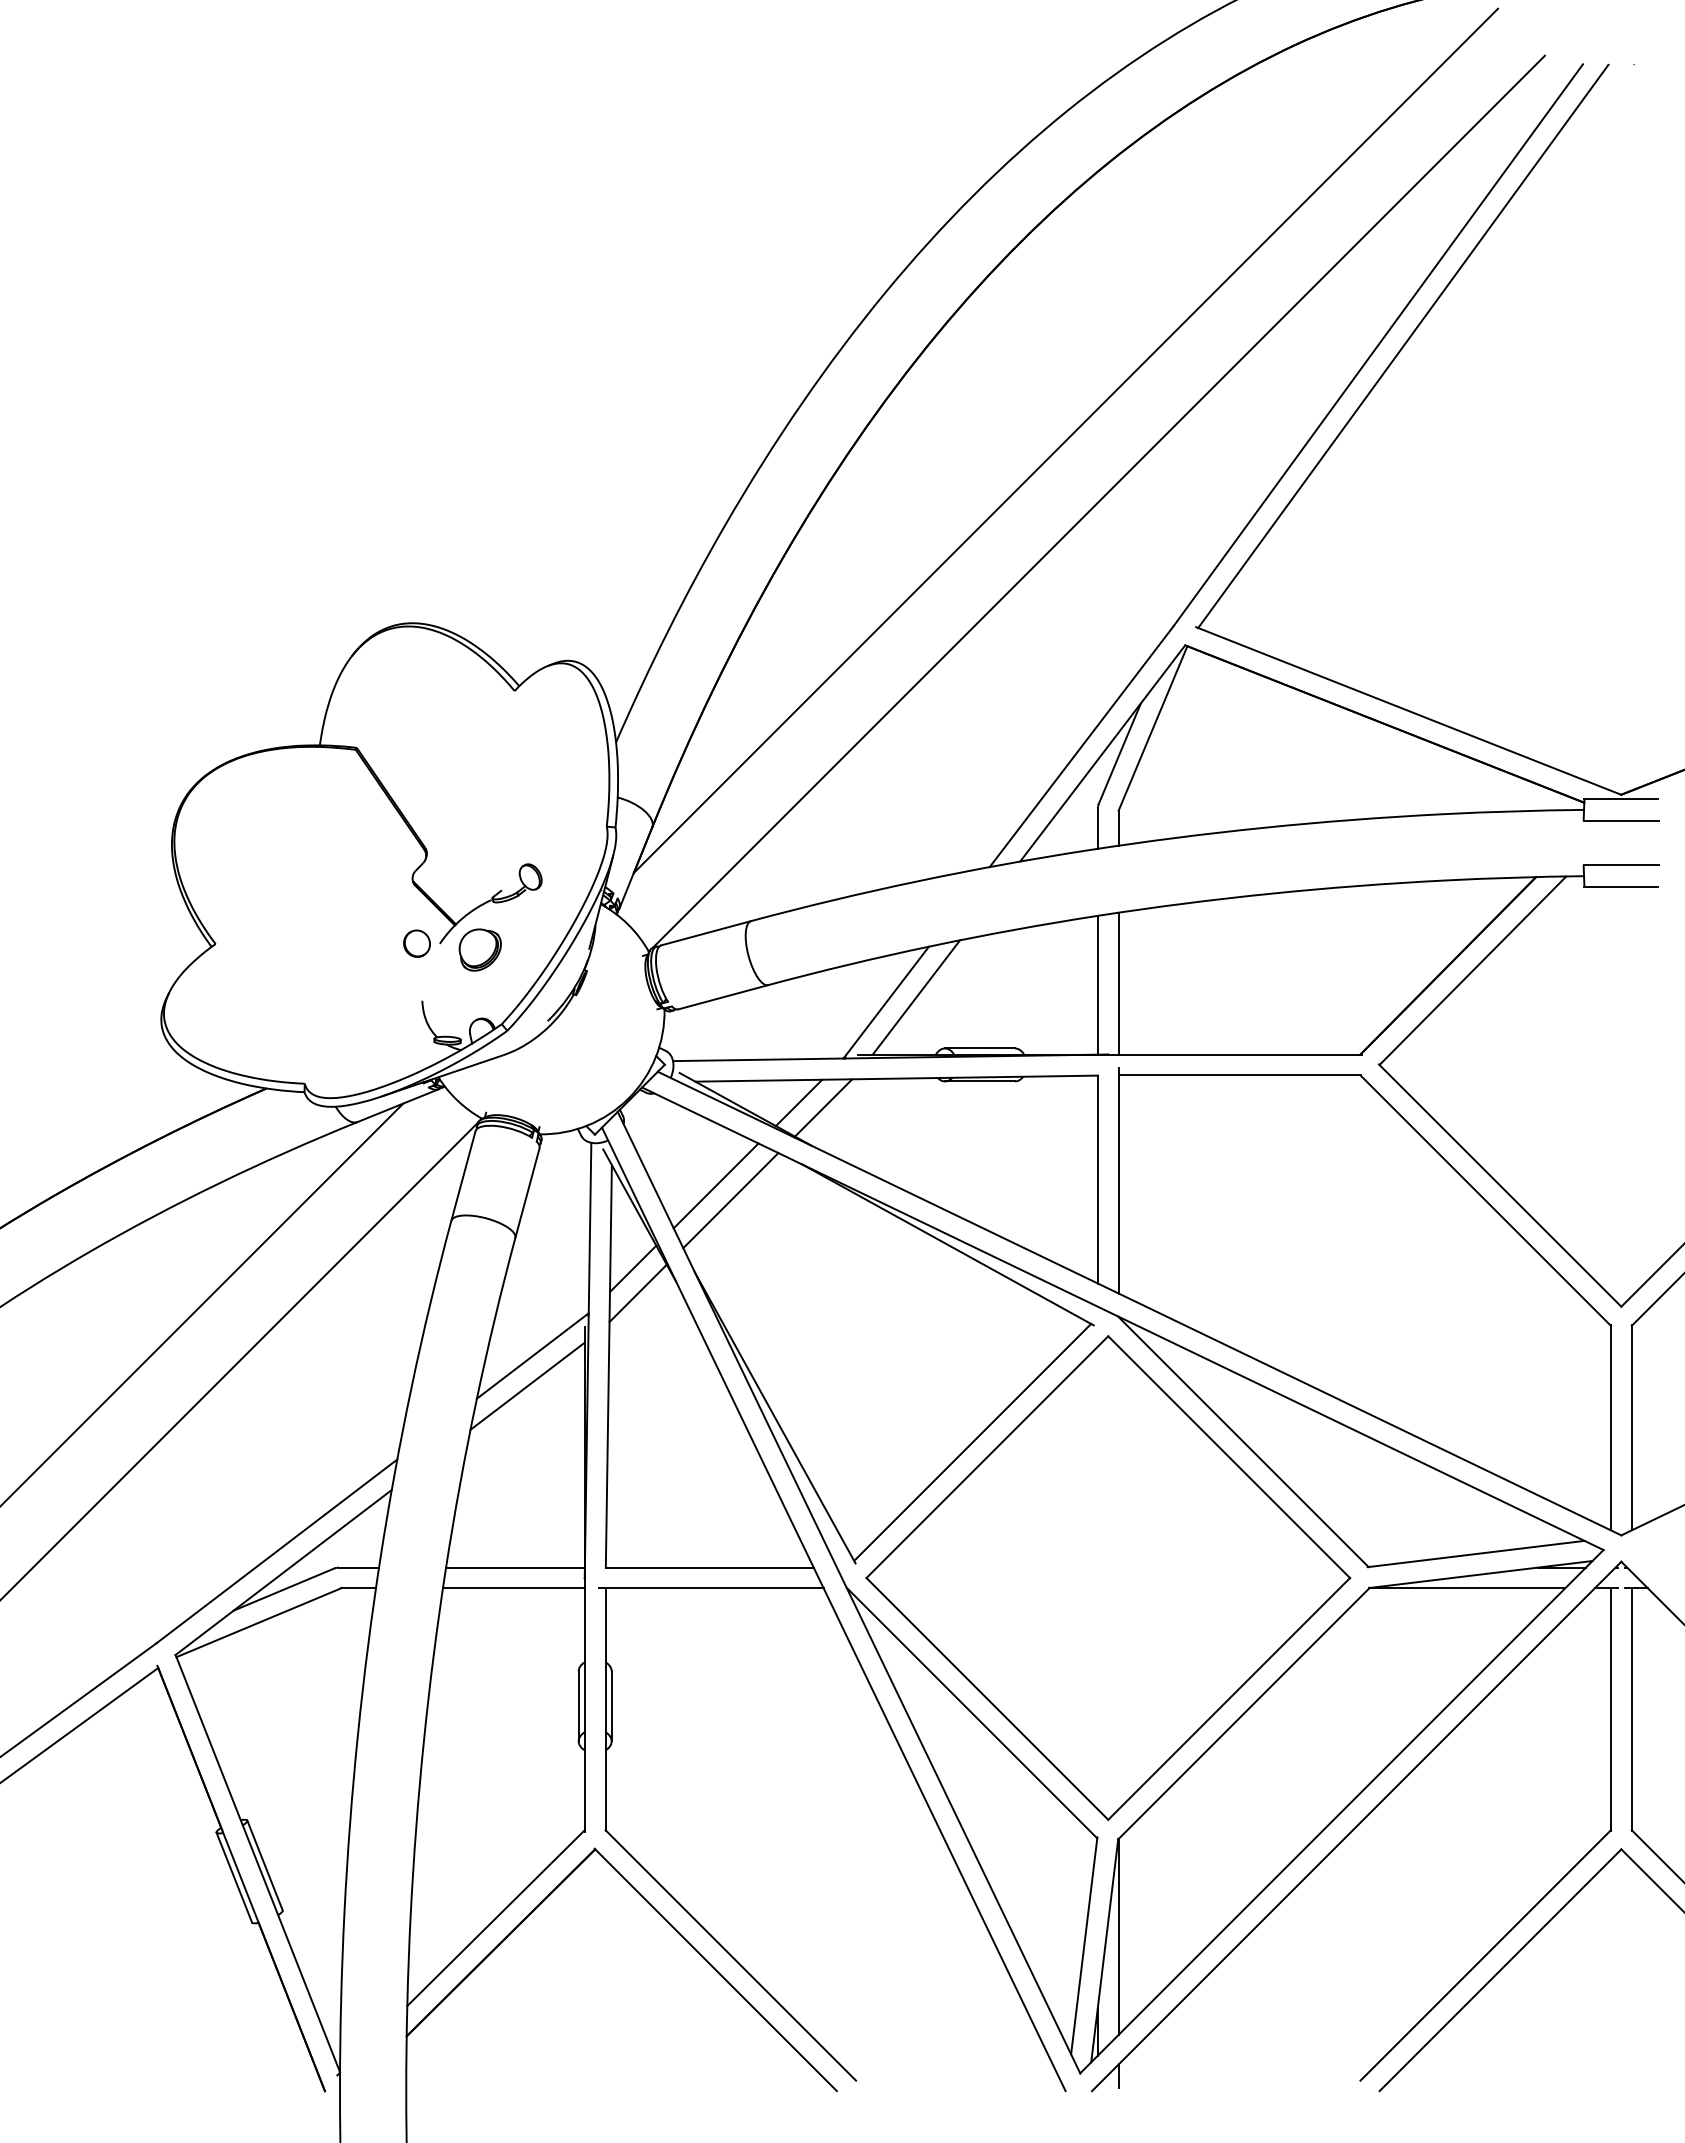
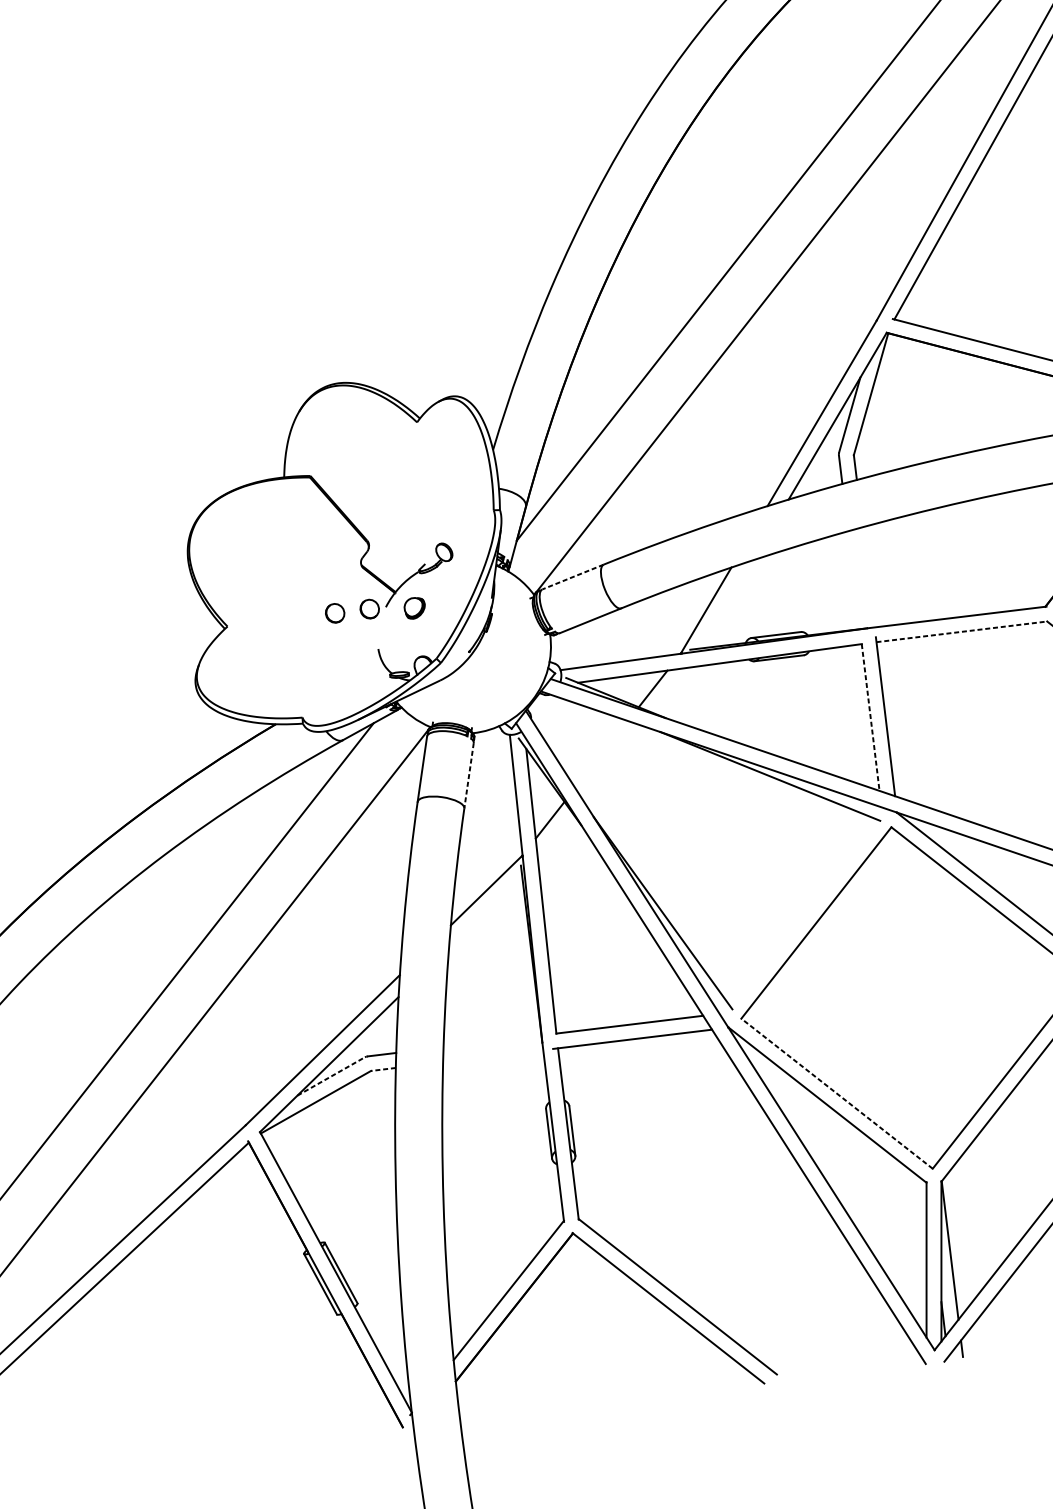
line: (705, 933) -> (572, 577), solid -> dashed
part: (367, 943) -> (334, 613), added
part: (479, 949) -> (414, 607), size x0.7
line: (1118, 983) -> (868, 577), removed
line: (1097, 984) -> (853, 579), removed
line: (916, 997) -> (727, 604), removed
line: (1240, 1075) -> (962, 631), solid -> dashed
line: (823, 1107) -> (670, 690), removed
line: (1097, 1179) -> (870, 717), solid -> dashed
line: (715, 1185) -> (601, 754), removed
line: (527, 1193) -> (469, 776), solid -> dashed
line: (730, 1200) -> (613, 763), removed
line: (637, 1293) -> (555, 837), removed
line: (527, 1385) -> (485, 911), removed
line: (972, 1441) -> (804, 913), removed
line: (515, 1567) -> (492, 1041), removed
line: (358, 1588) -> (383, 1069), solid -> dashed
line: (513, 1588) -> (492, 1056), removed
line: (284, 1589) -> (331, 1076), solid -> dashed
line: (987, 1698) -> (837, 1093), solid -> dashed

